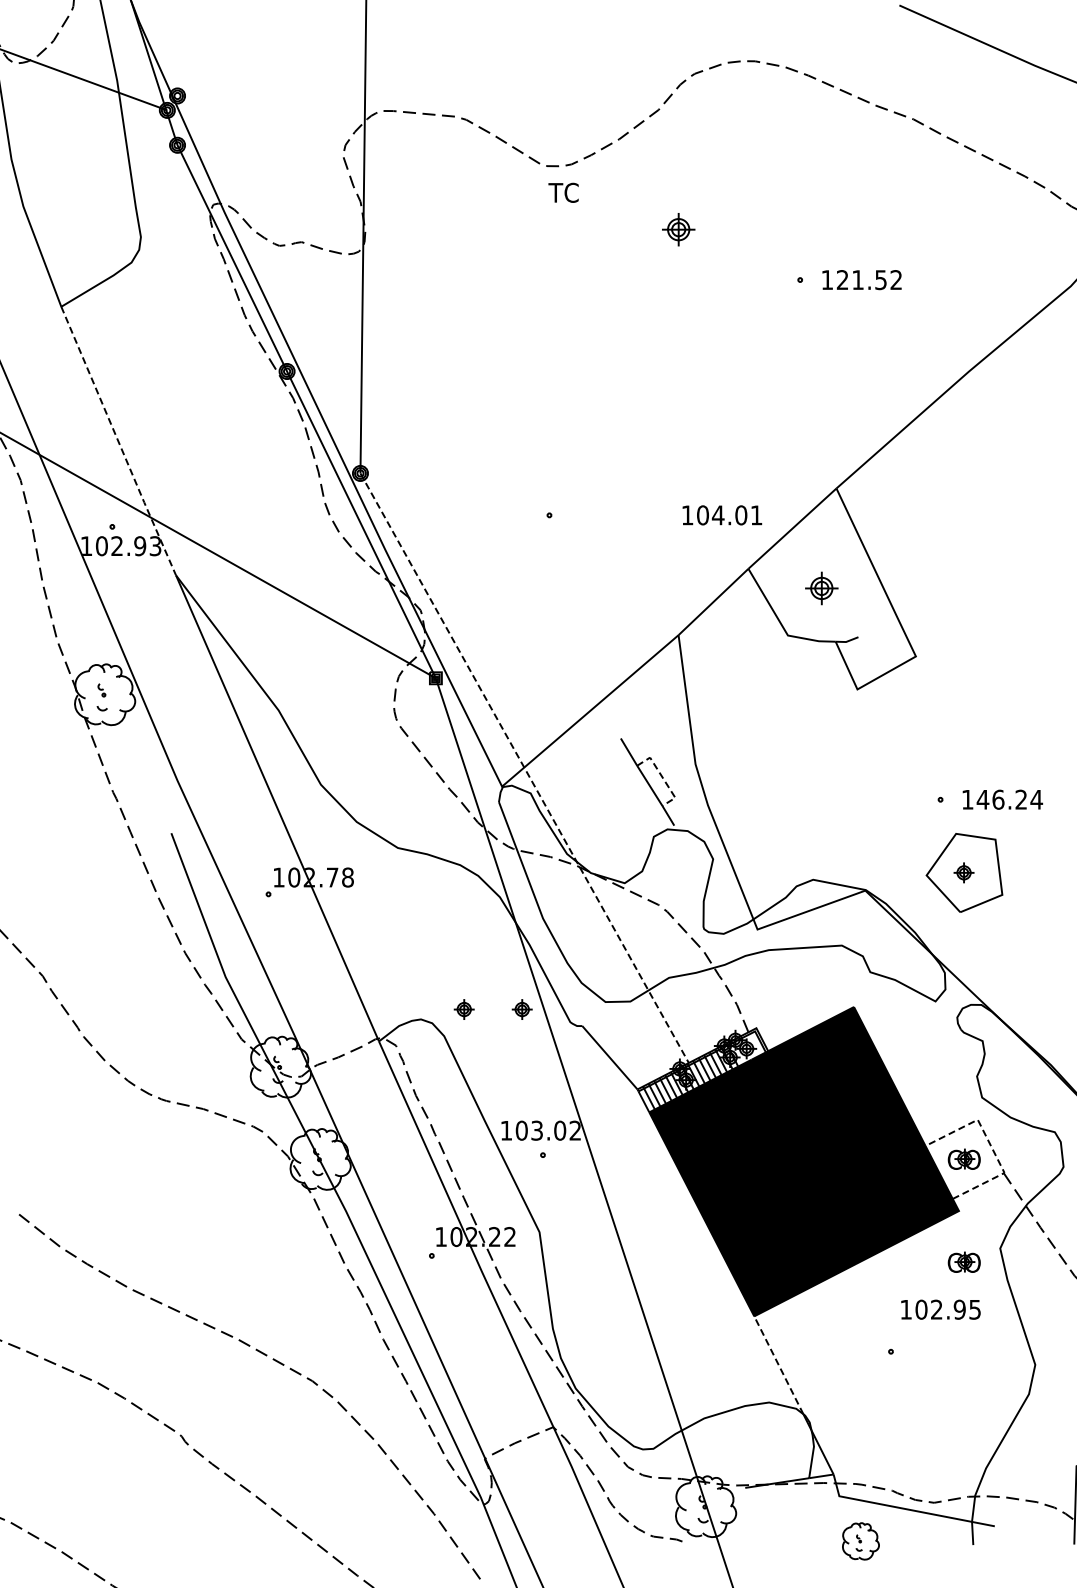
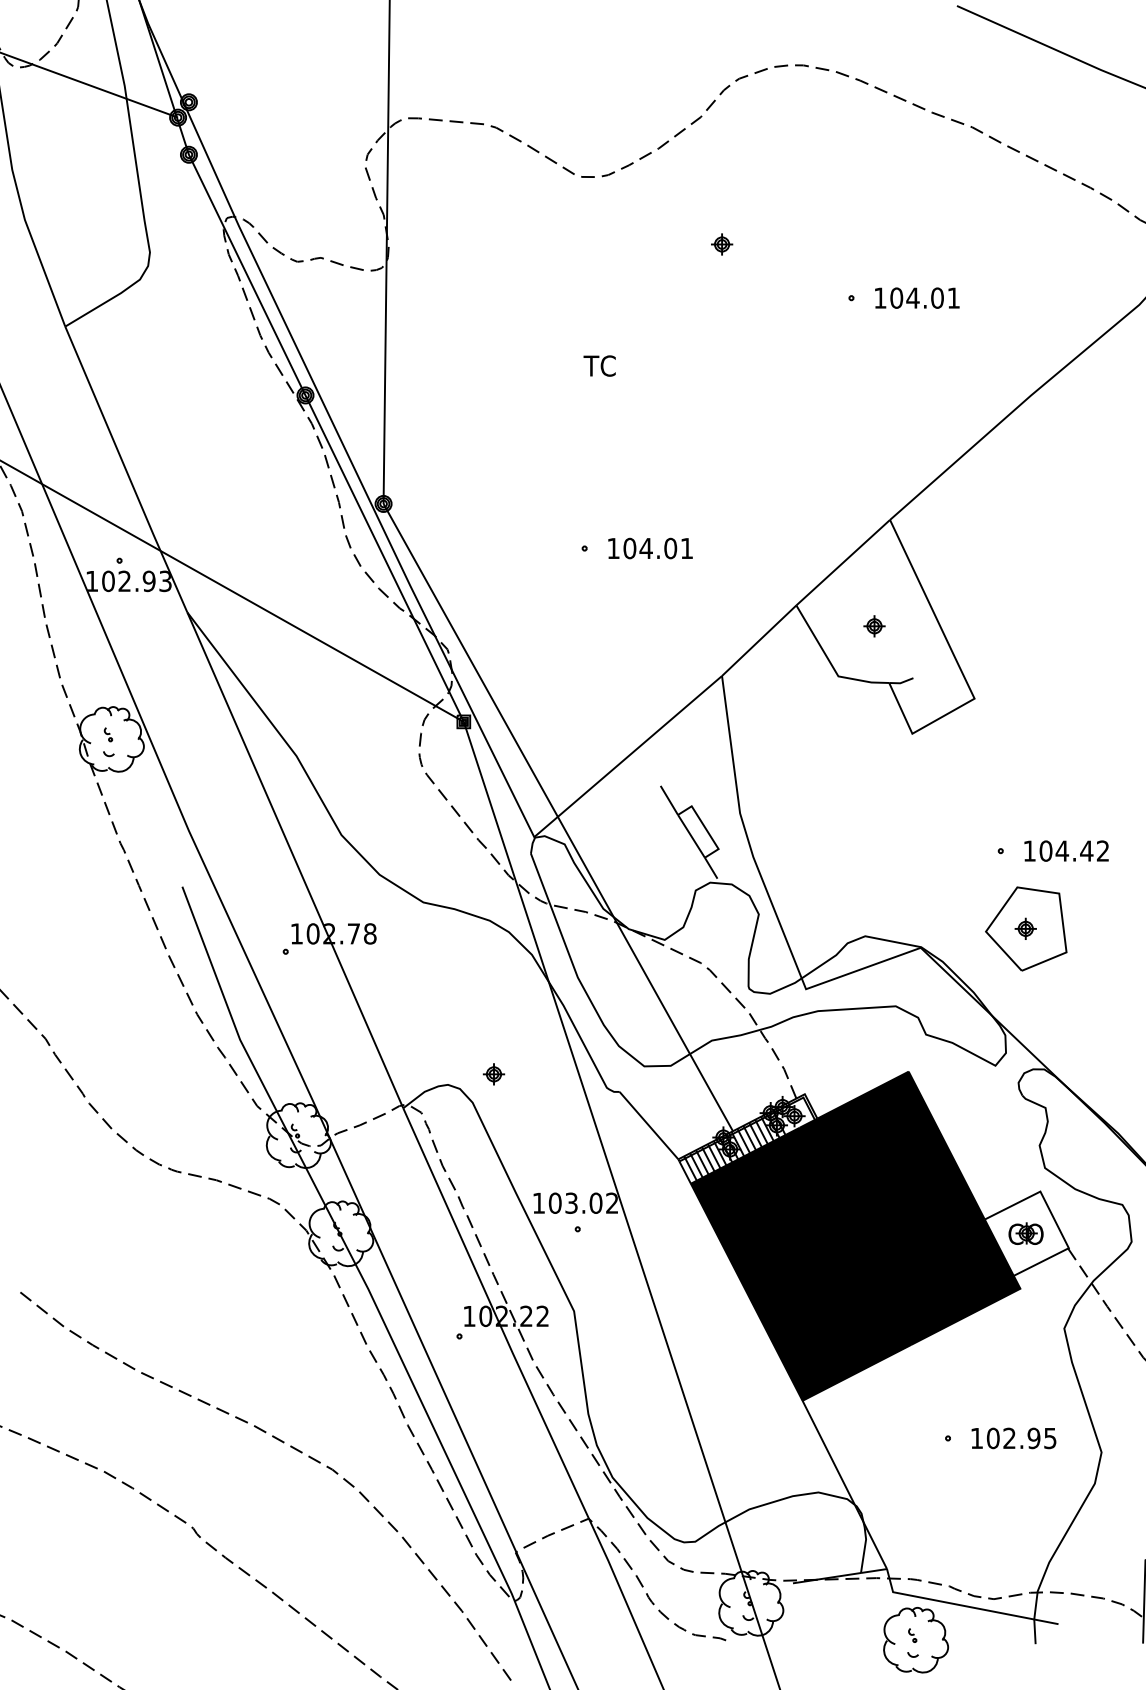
text: (563, 192) -> (599, 365), moved
part: (678, 229) -> (721, 244), size x0.62
text: (868, 280) -> (924, 298), 121.52 -> 104.01
line: (118, 441) -> (126, 469), dashed -> solid
text: (722, 515) -> (650, 548), moved
part: (821, 588) -> (874, 626), size x0.62
line: (524, 768) -> (558, 817), dashed -> solid
line: (662, 777) -> (704, 827), dashed -> solid
text: (1009, 799) -> (1074, 850), 146.24 -> 104.42
part: (521, 1009) -> (554, 1074), removed
line: (990, 1145) -> (1053, 1218), dashed -> solid
part: (963, 1261) -> (1025, 1342), removed
text: (940, 1309) -> (1013, 1438), moved
line: (778, 1365) -> (828, 1453), dashed -> solid
part: (860, 1541) -> (915, 1640), size x1.67

